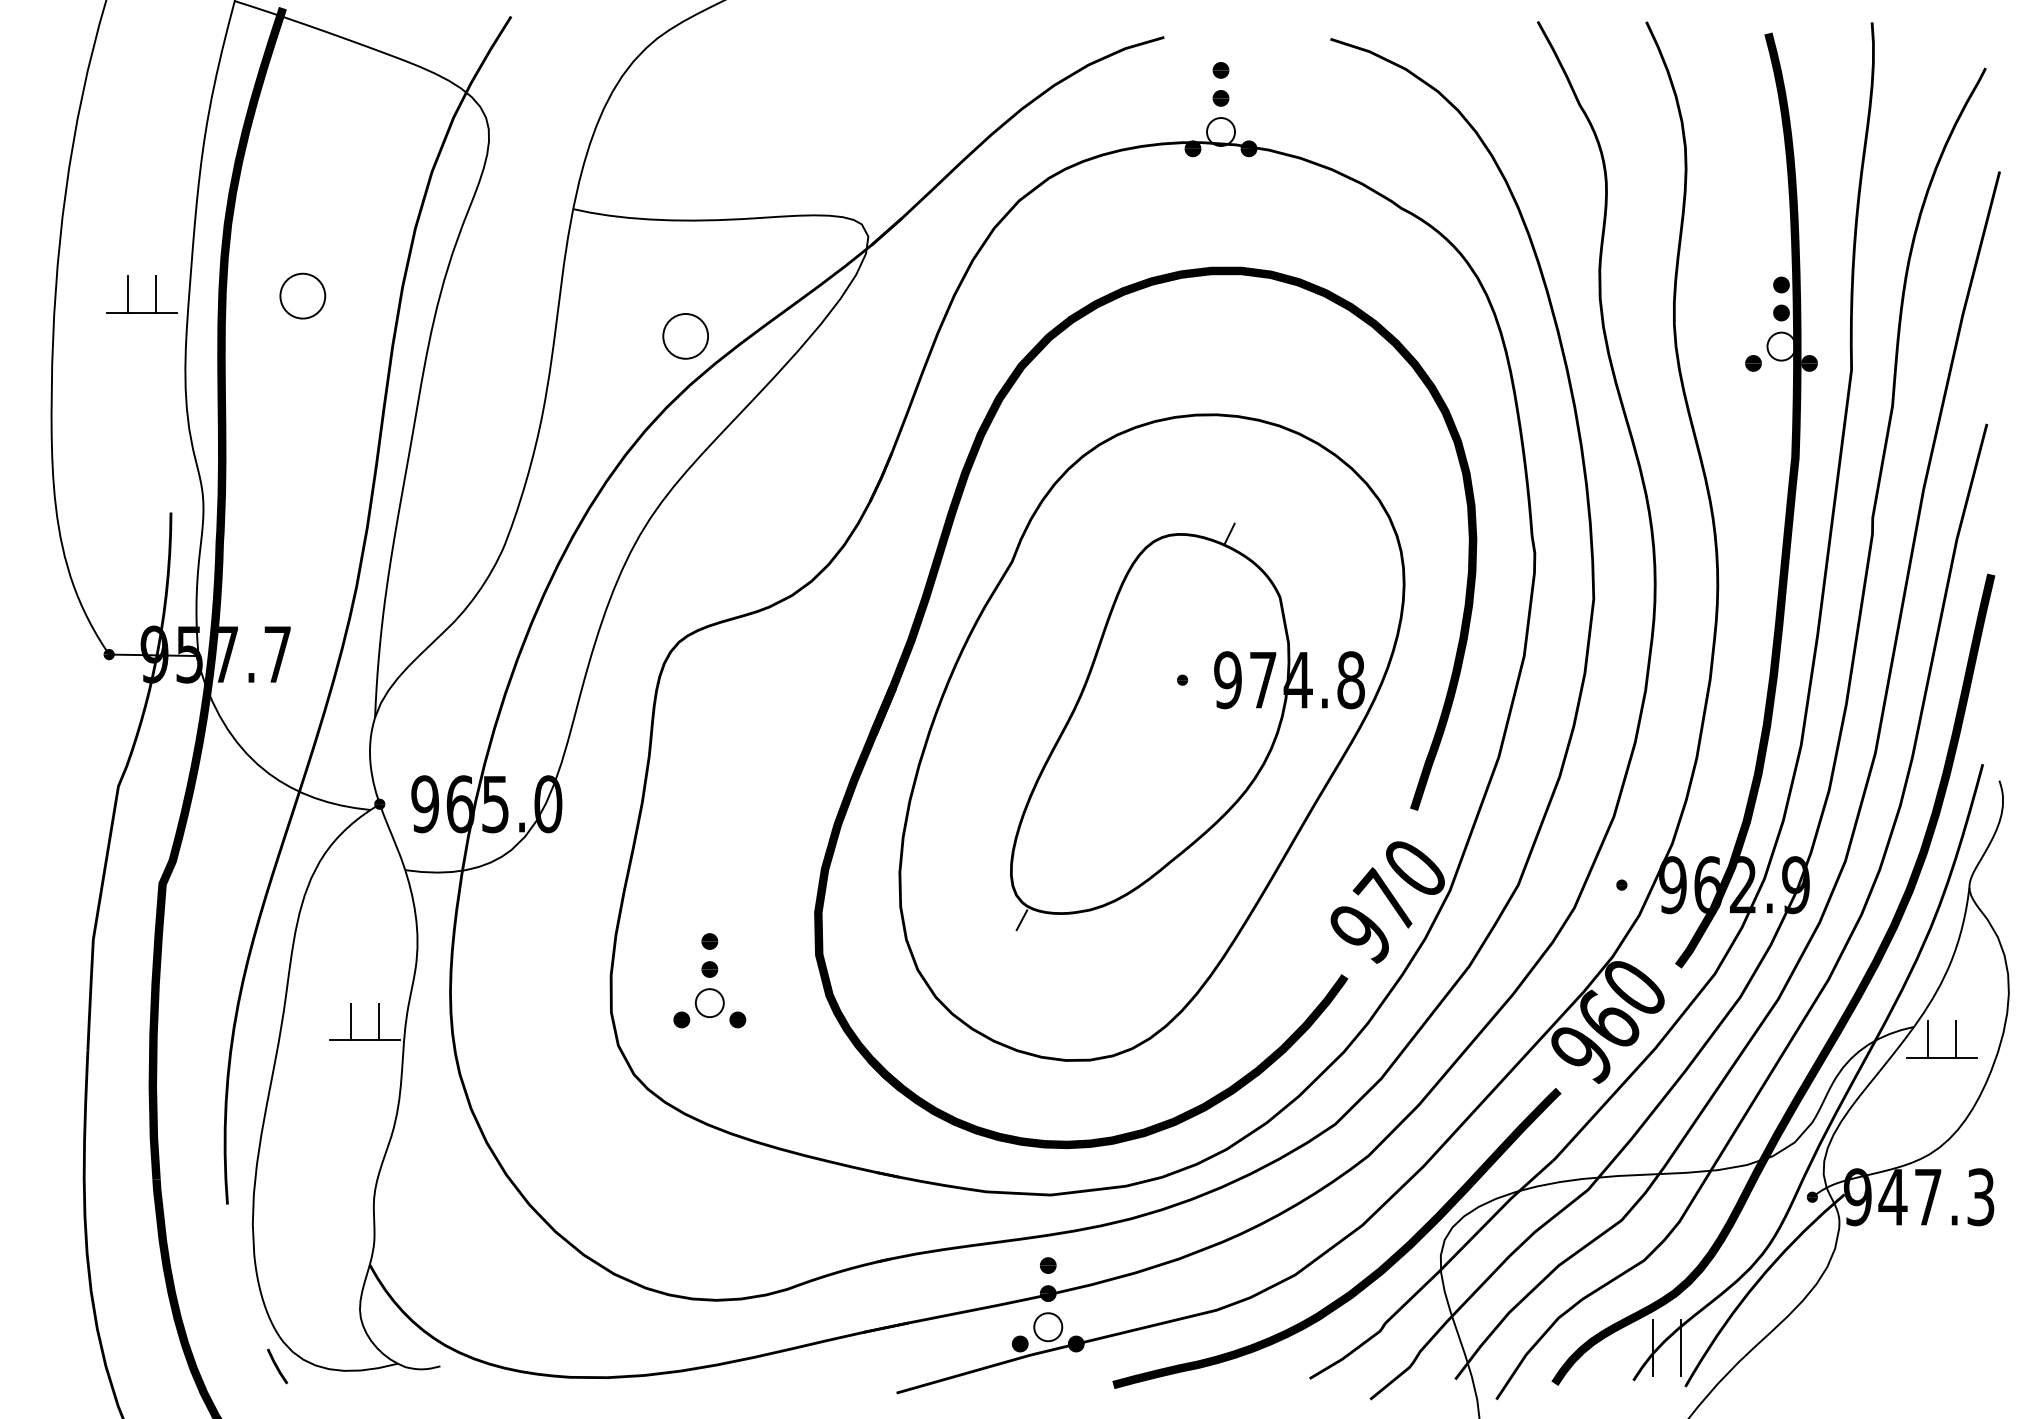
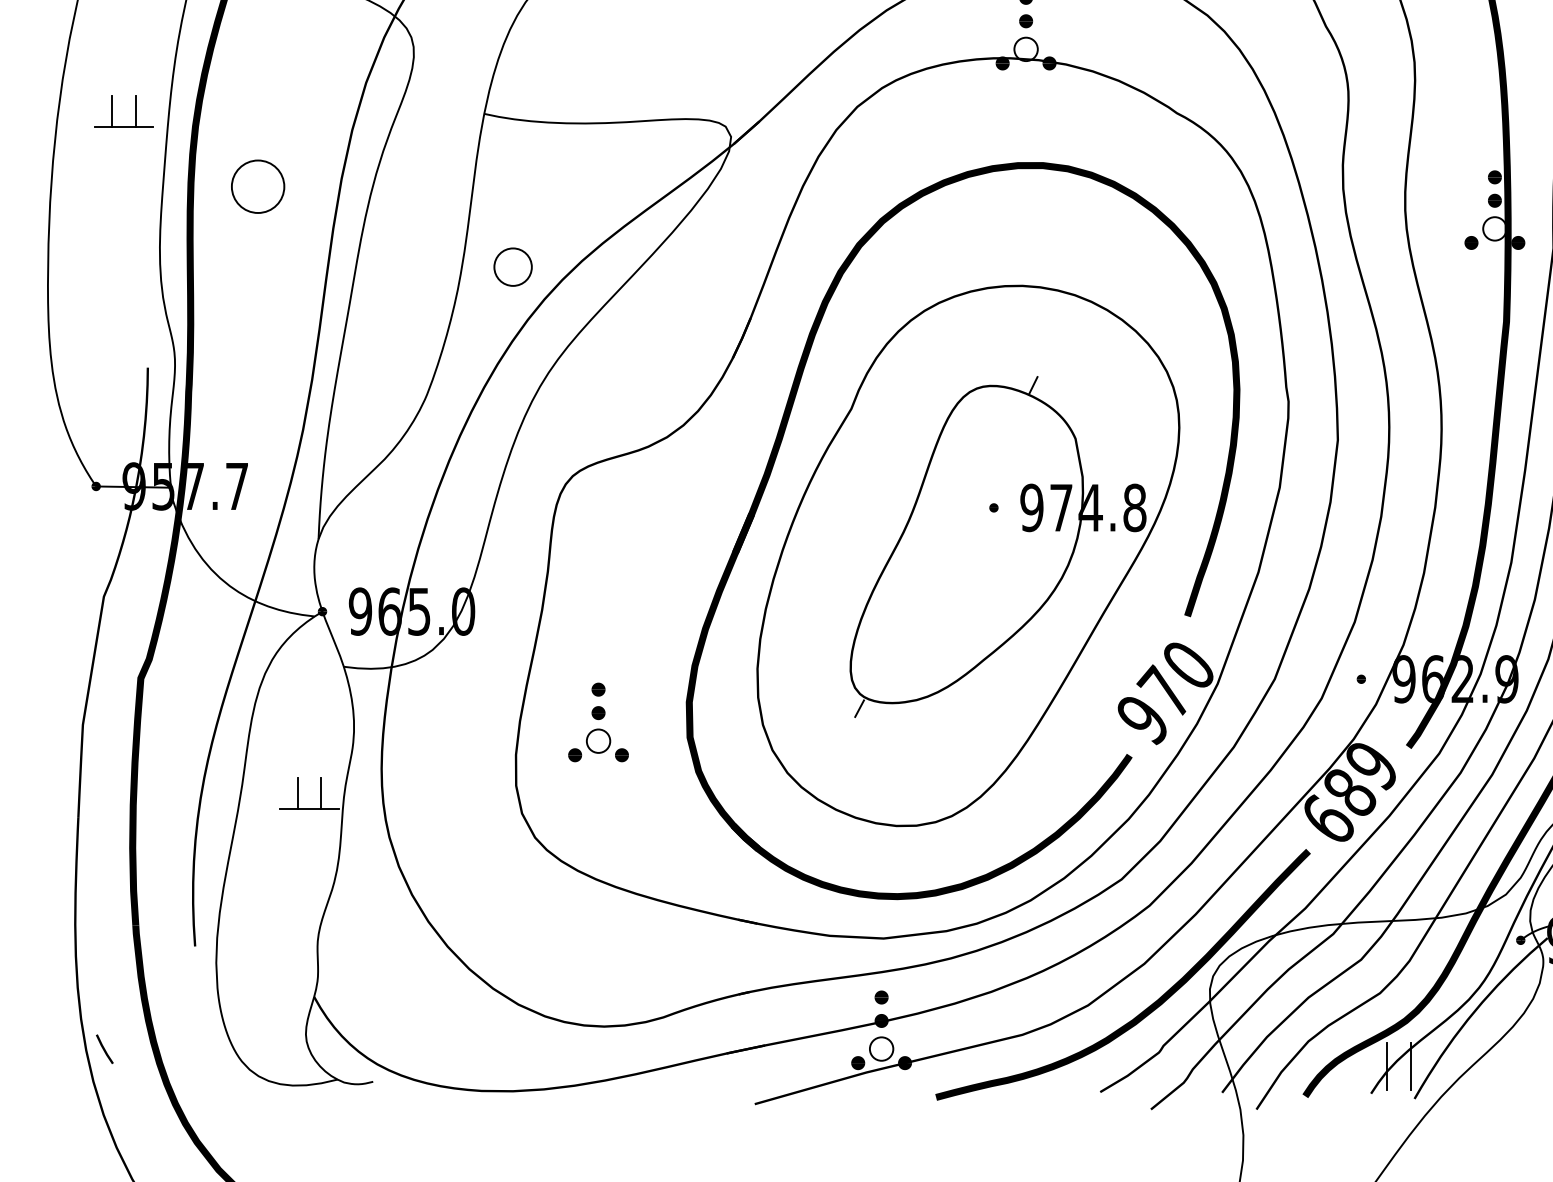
part: (128, 294) -> (112, 111), moved
circle: (302, 295) -> (257, 186), size x1.4
part: (685, 336) -> (512, 267), moved
part: (709, 980) -> (598, 722), moved
text: (1607, 1022) -> (1349, 794), 960 -> 689
line: (277, 1366) -> (104, 1049), moved

